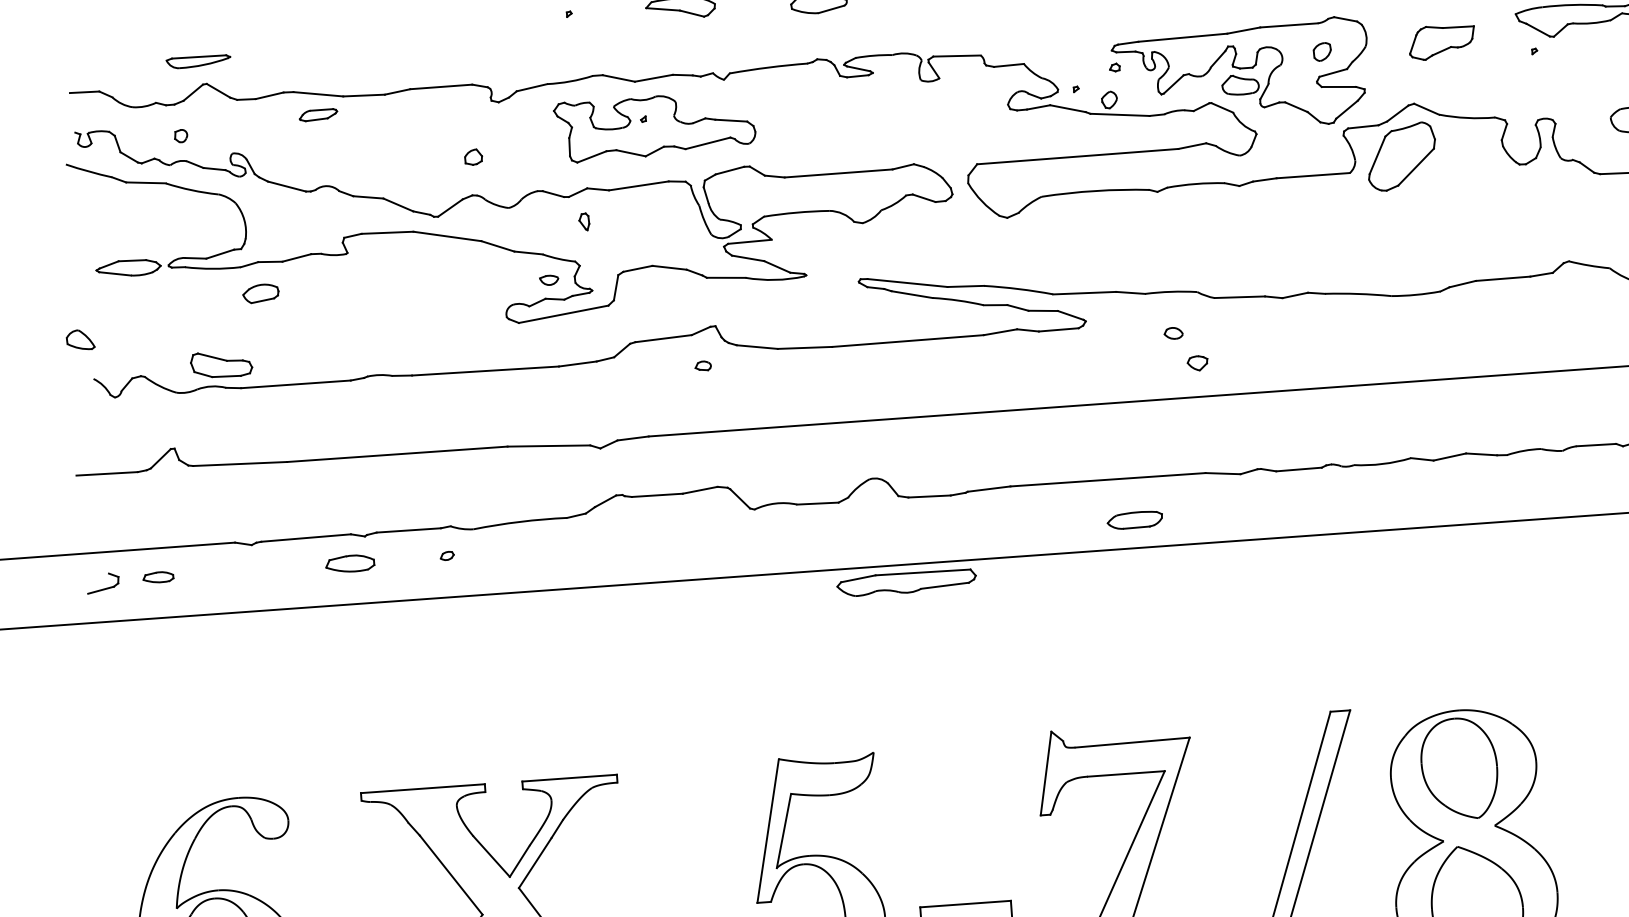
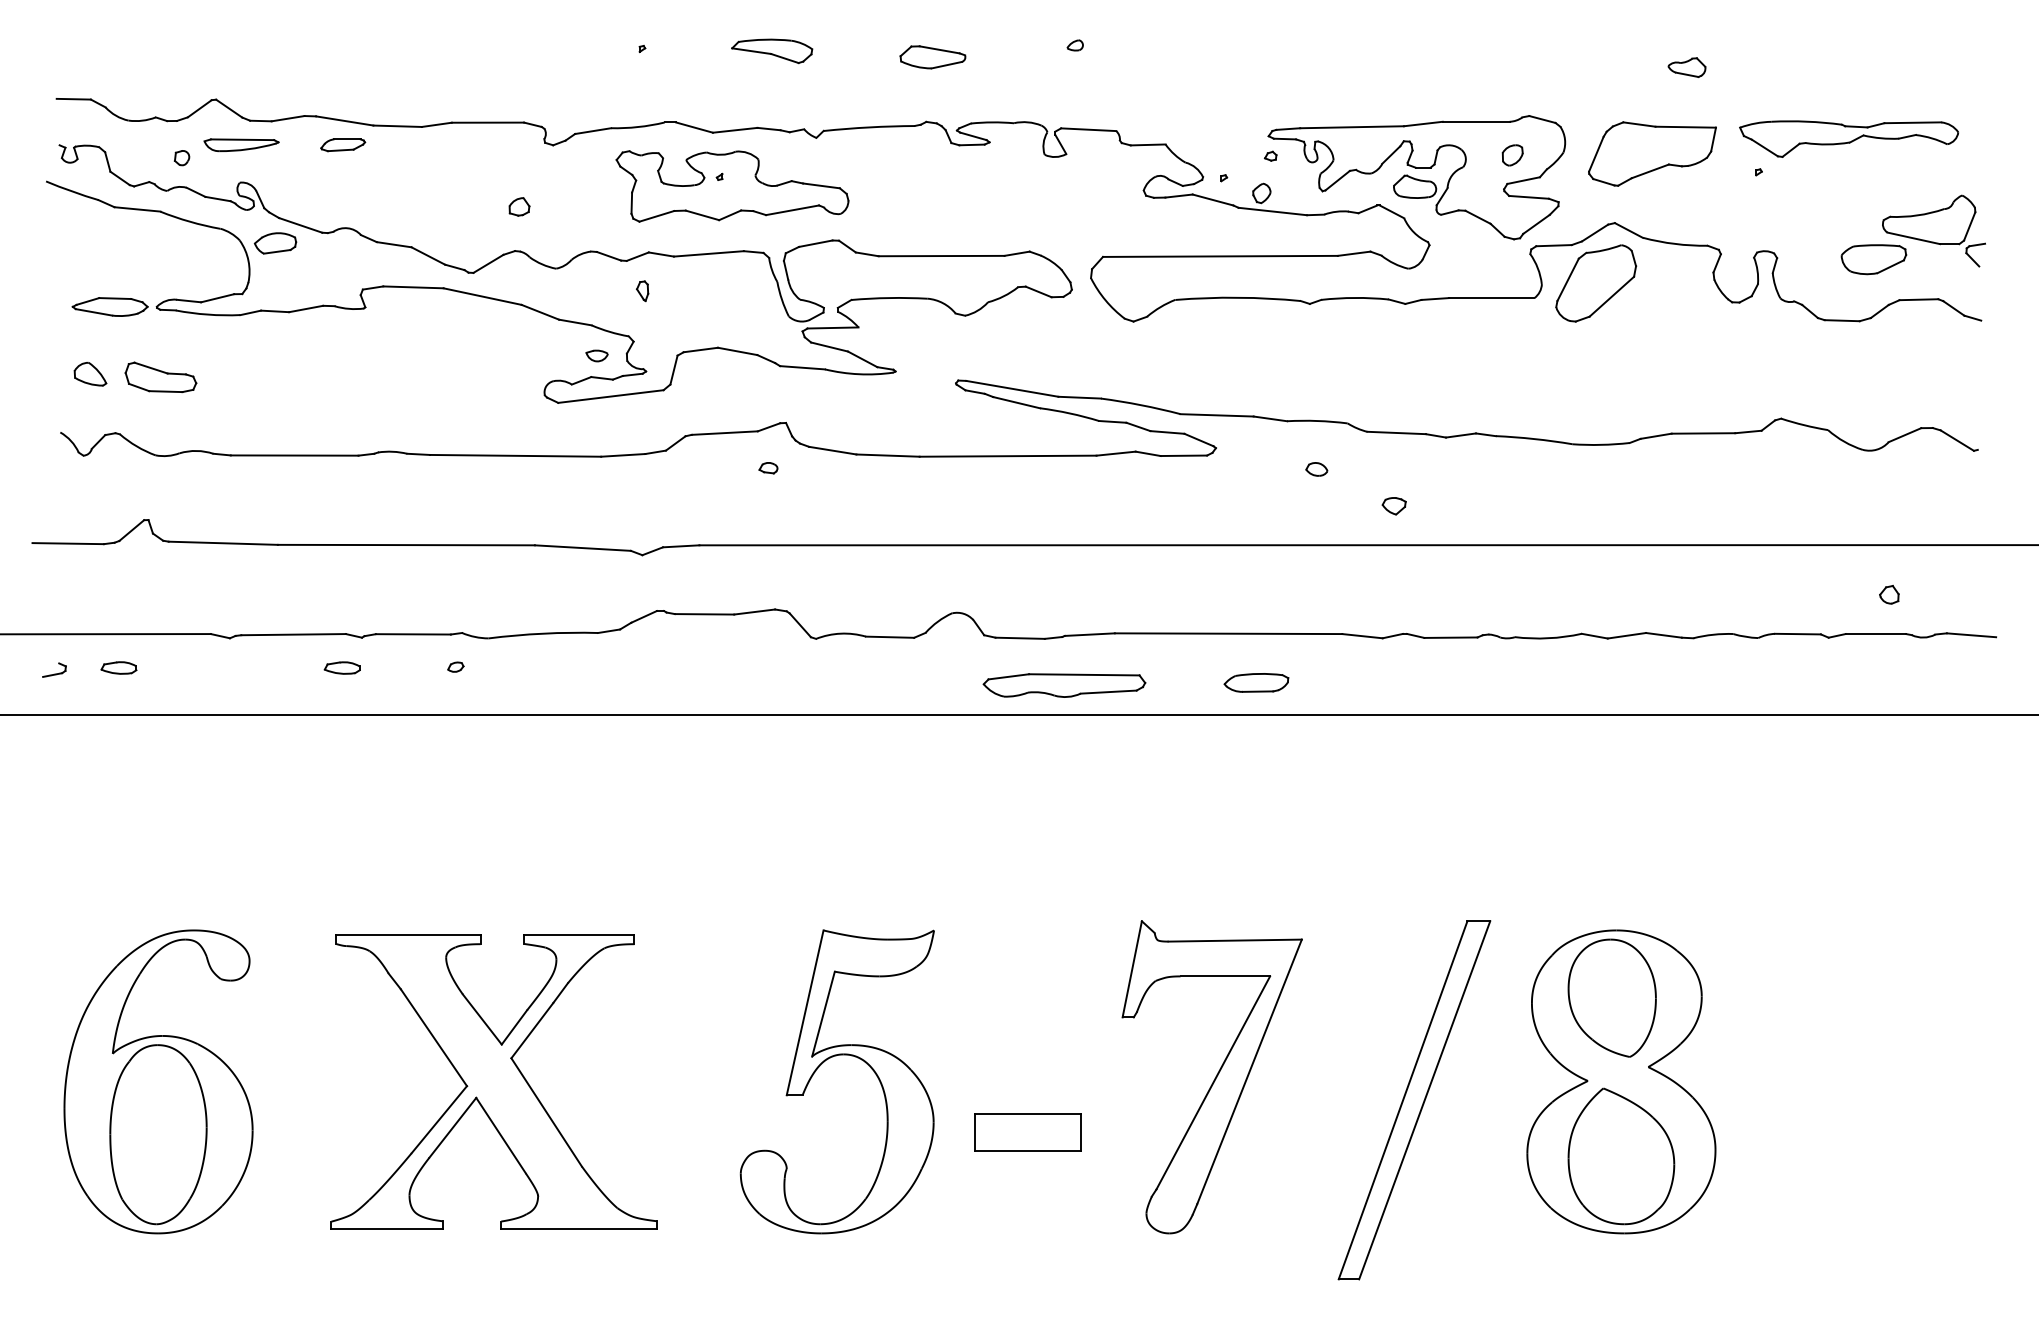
part: (1442, 41) -> (1652, 153), size x1.67
part: (198, 61) -> (241, 145), moved
part: (260, 293) -> (275, 243), moved
part: (80, 340) -> (90, 374), moved
part: (221, 363) -> (160, 376), moved
part: (1197, 363) -> (1393, 506), moved
part: (349, 563) -> (341, 667), size x0.62
part: (103, 582) -> (54, 669), size x0.62
part: (906, 582) -> (1064, 685), moved

